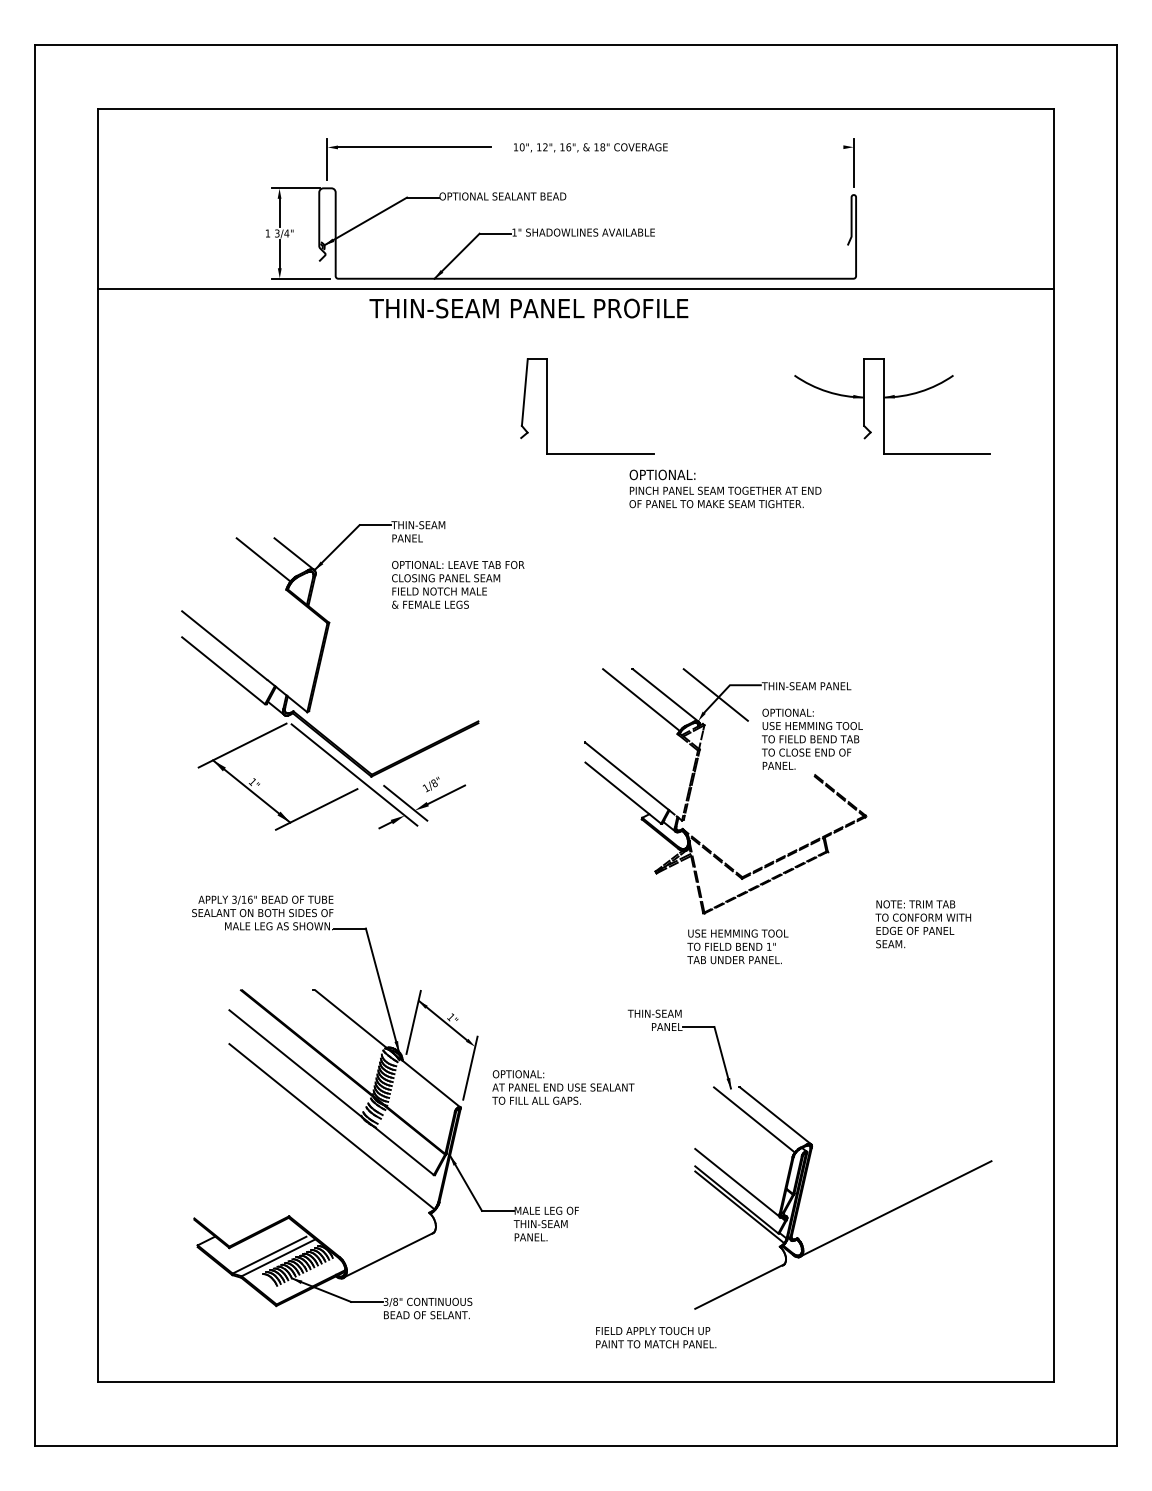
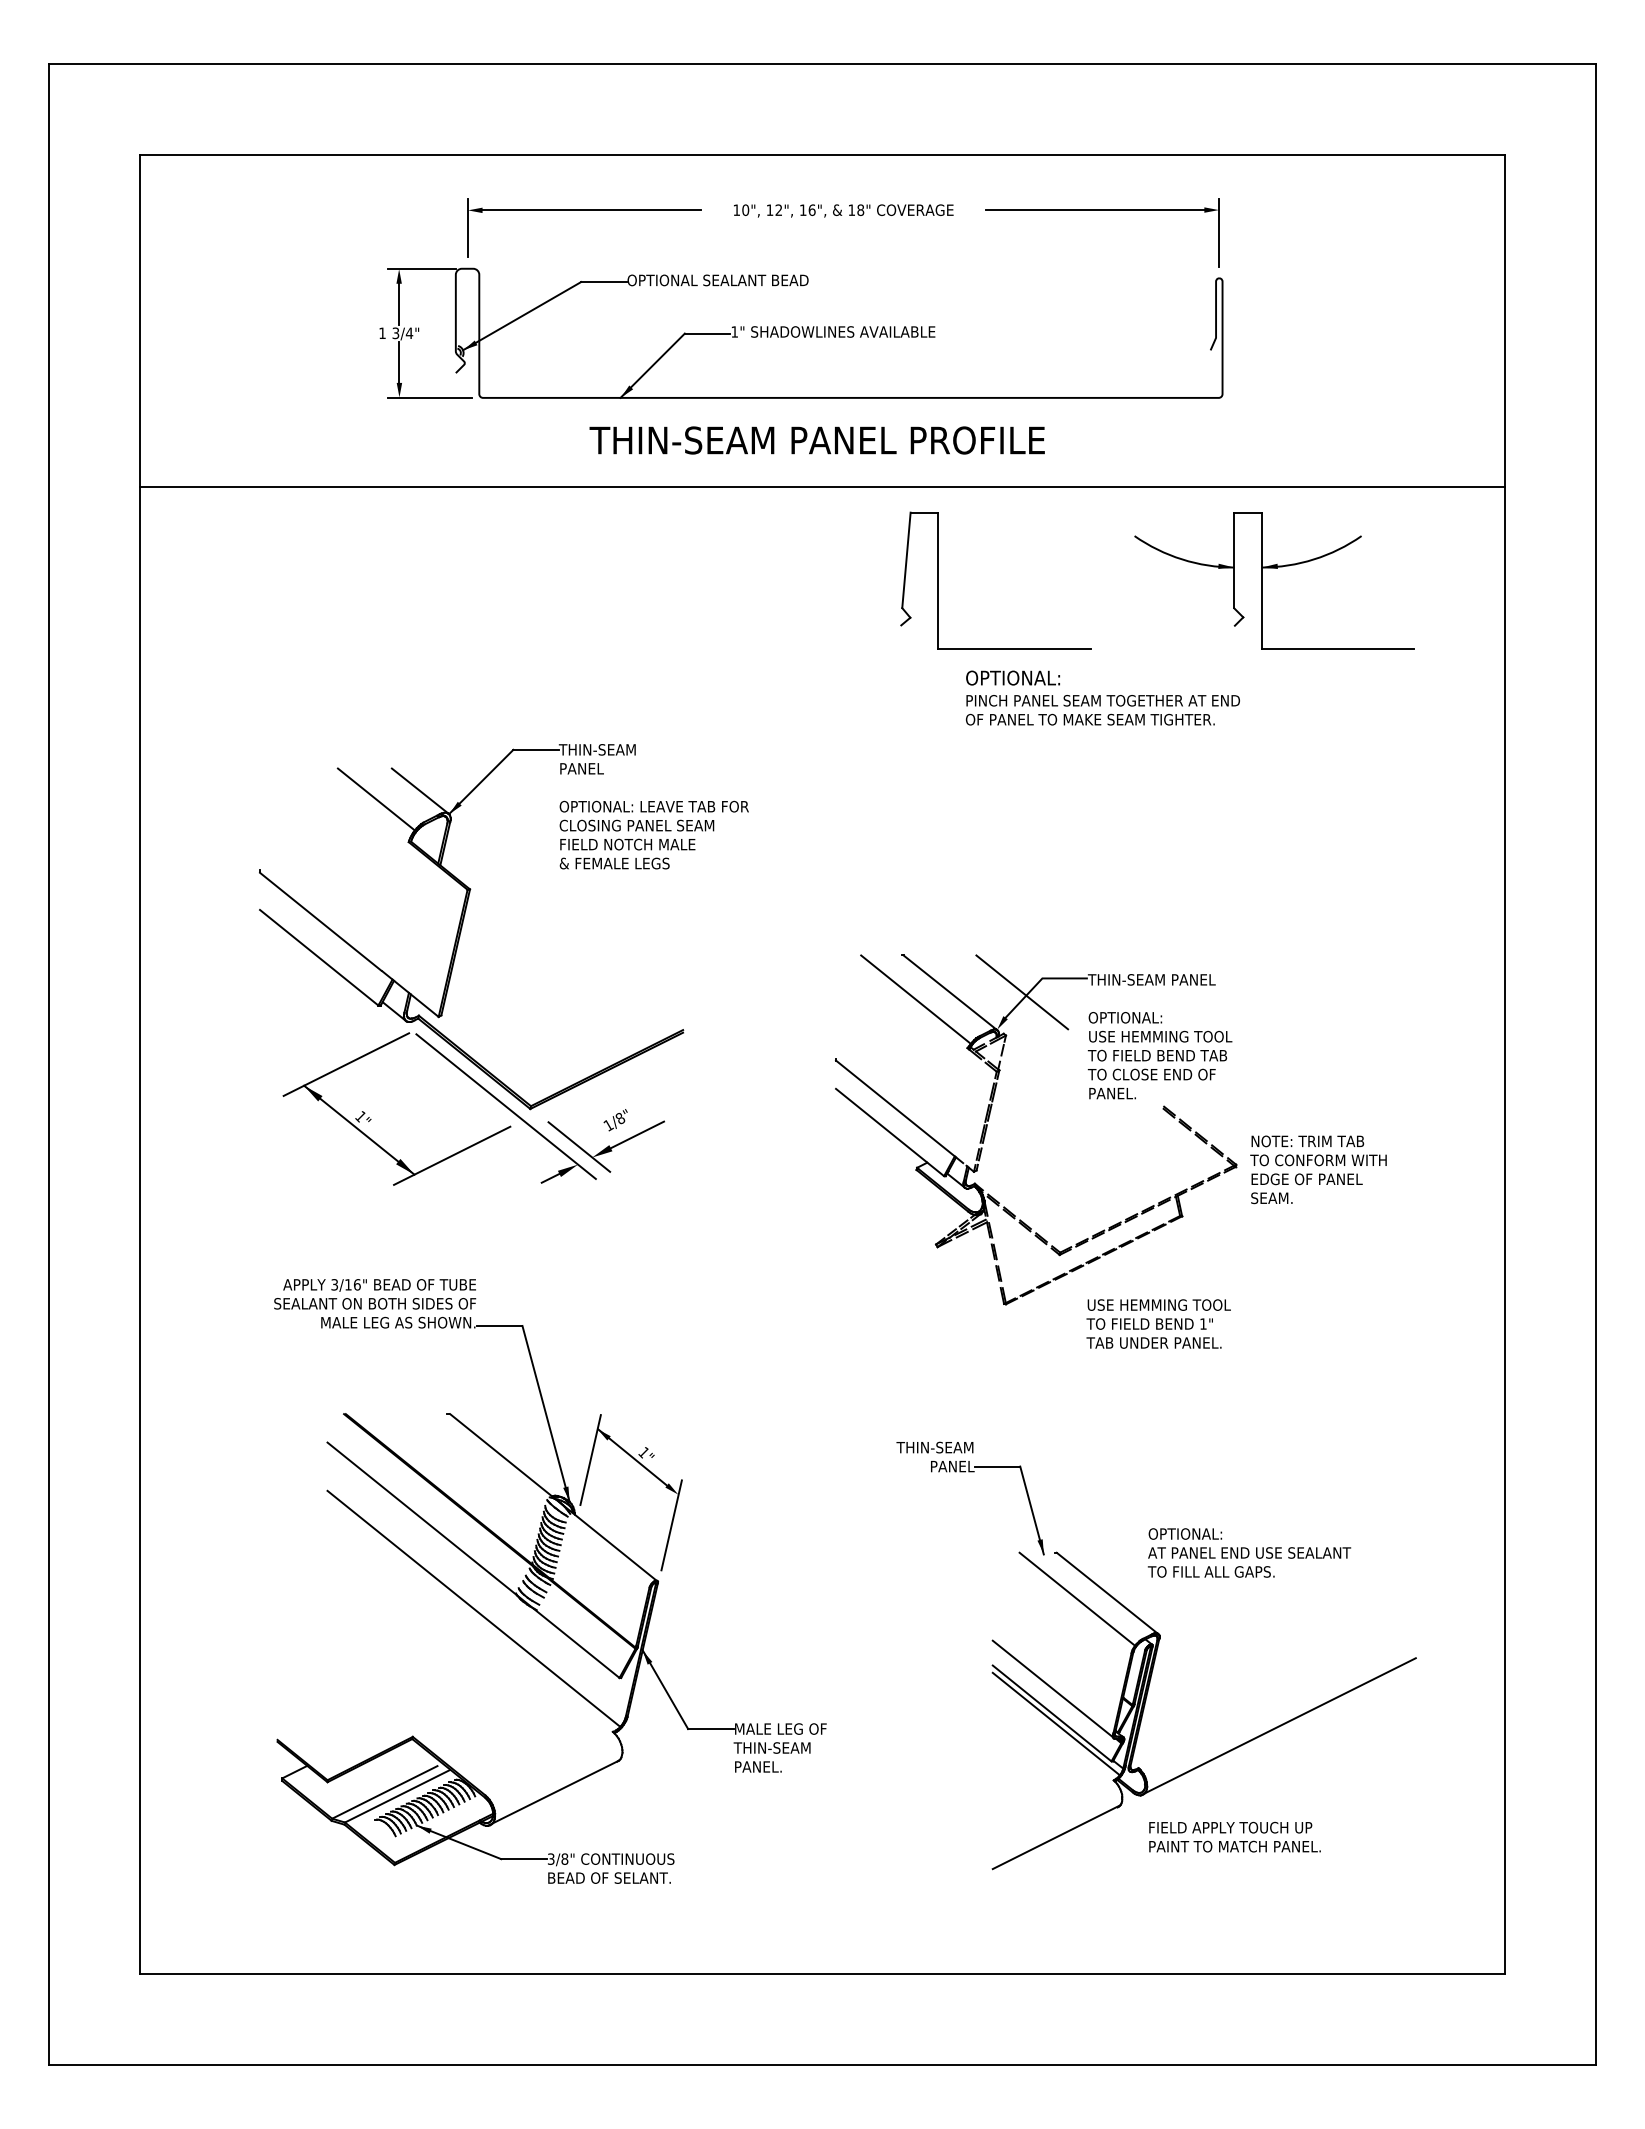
line: (767, 147) -> (1095, 210), added
line: (576, 288) -> (822, 486), moved
text: (528, 308) -> (816, 440), moved
part: (547, 406) -> (938, 580), moved
text: (725, 488) -> (1102, 697), moved
text: (923, 924) -> (1318, 1169), moved
text: (737, 946) -> (1158, 1323), moved
text: (563, 1087) -> (1249, 1552), moved
text: (655, 1337) -> (1234, 1836), moved

